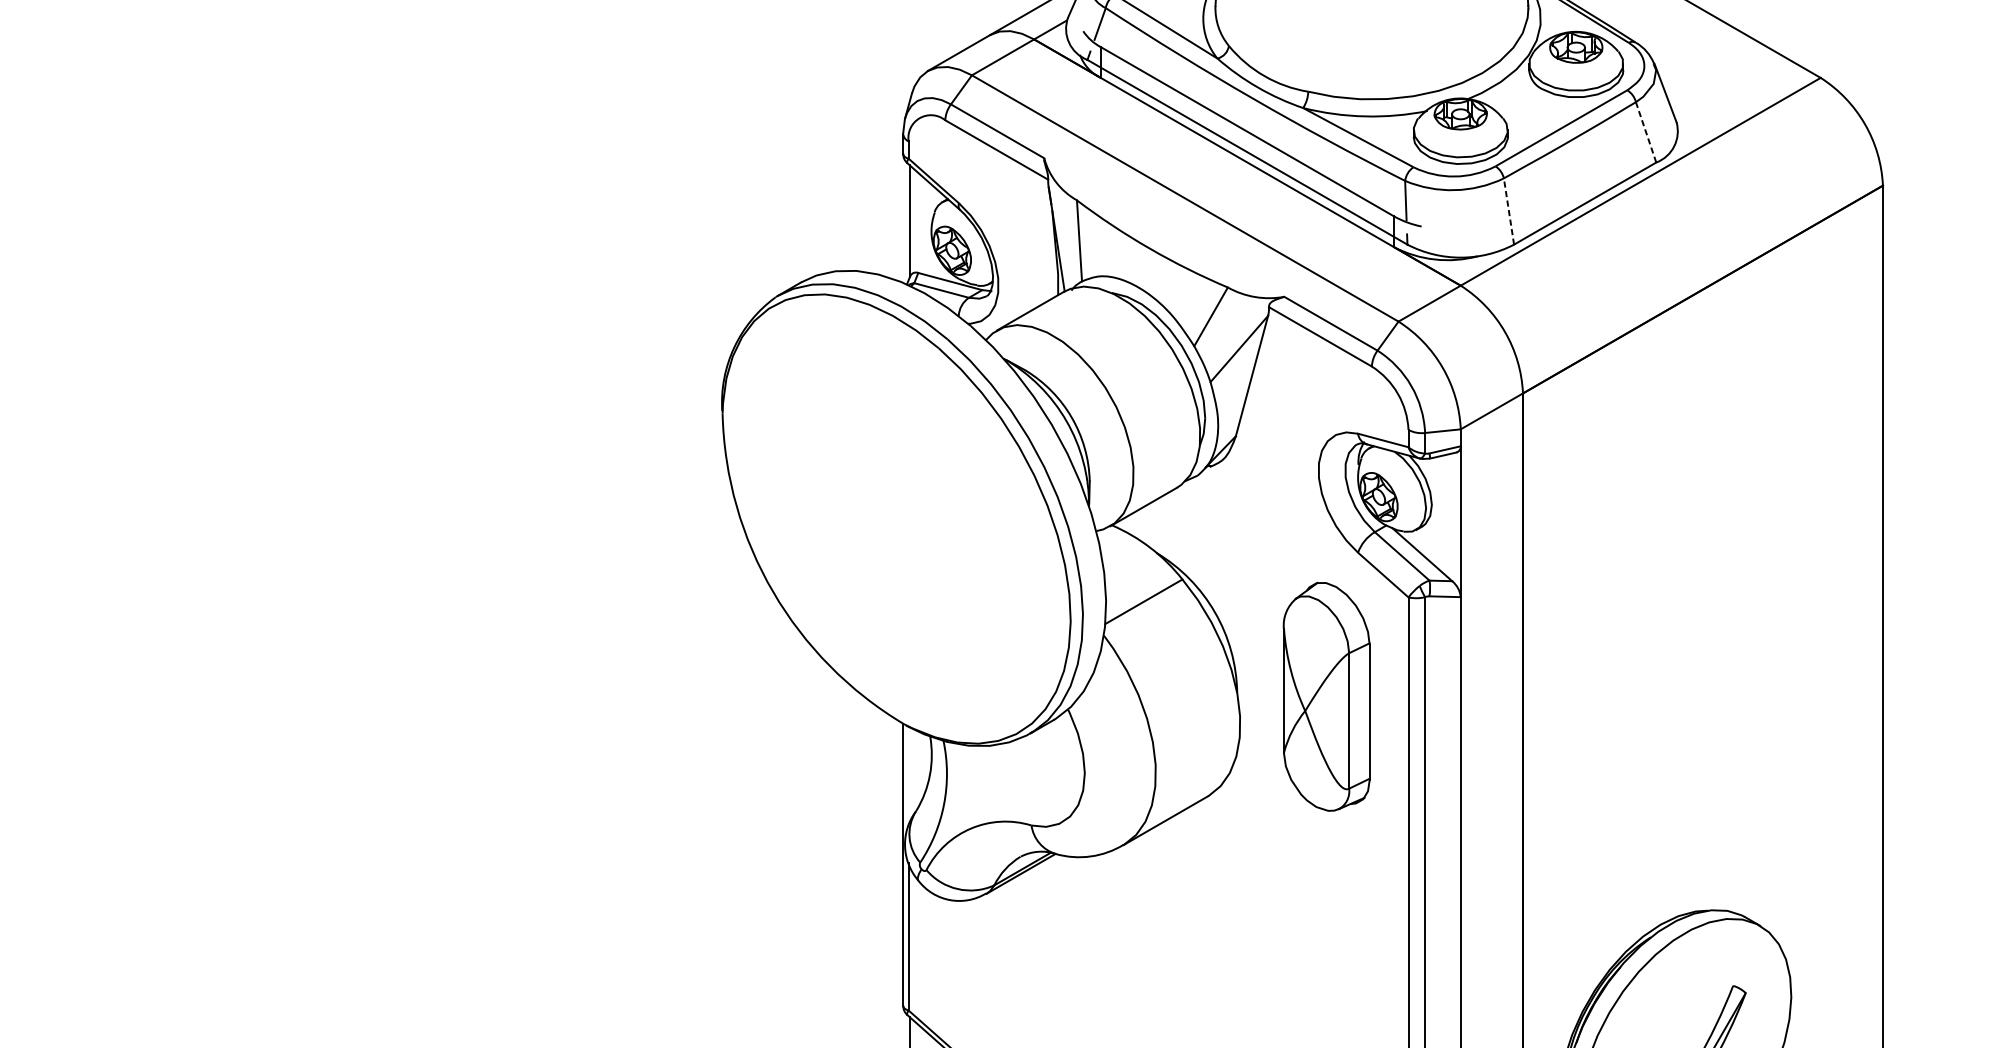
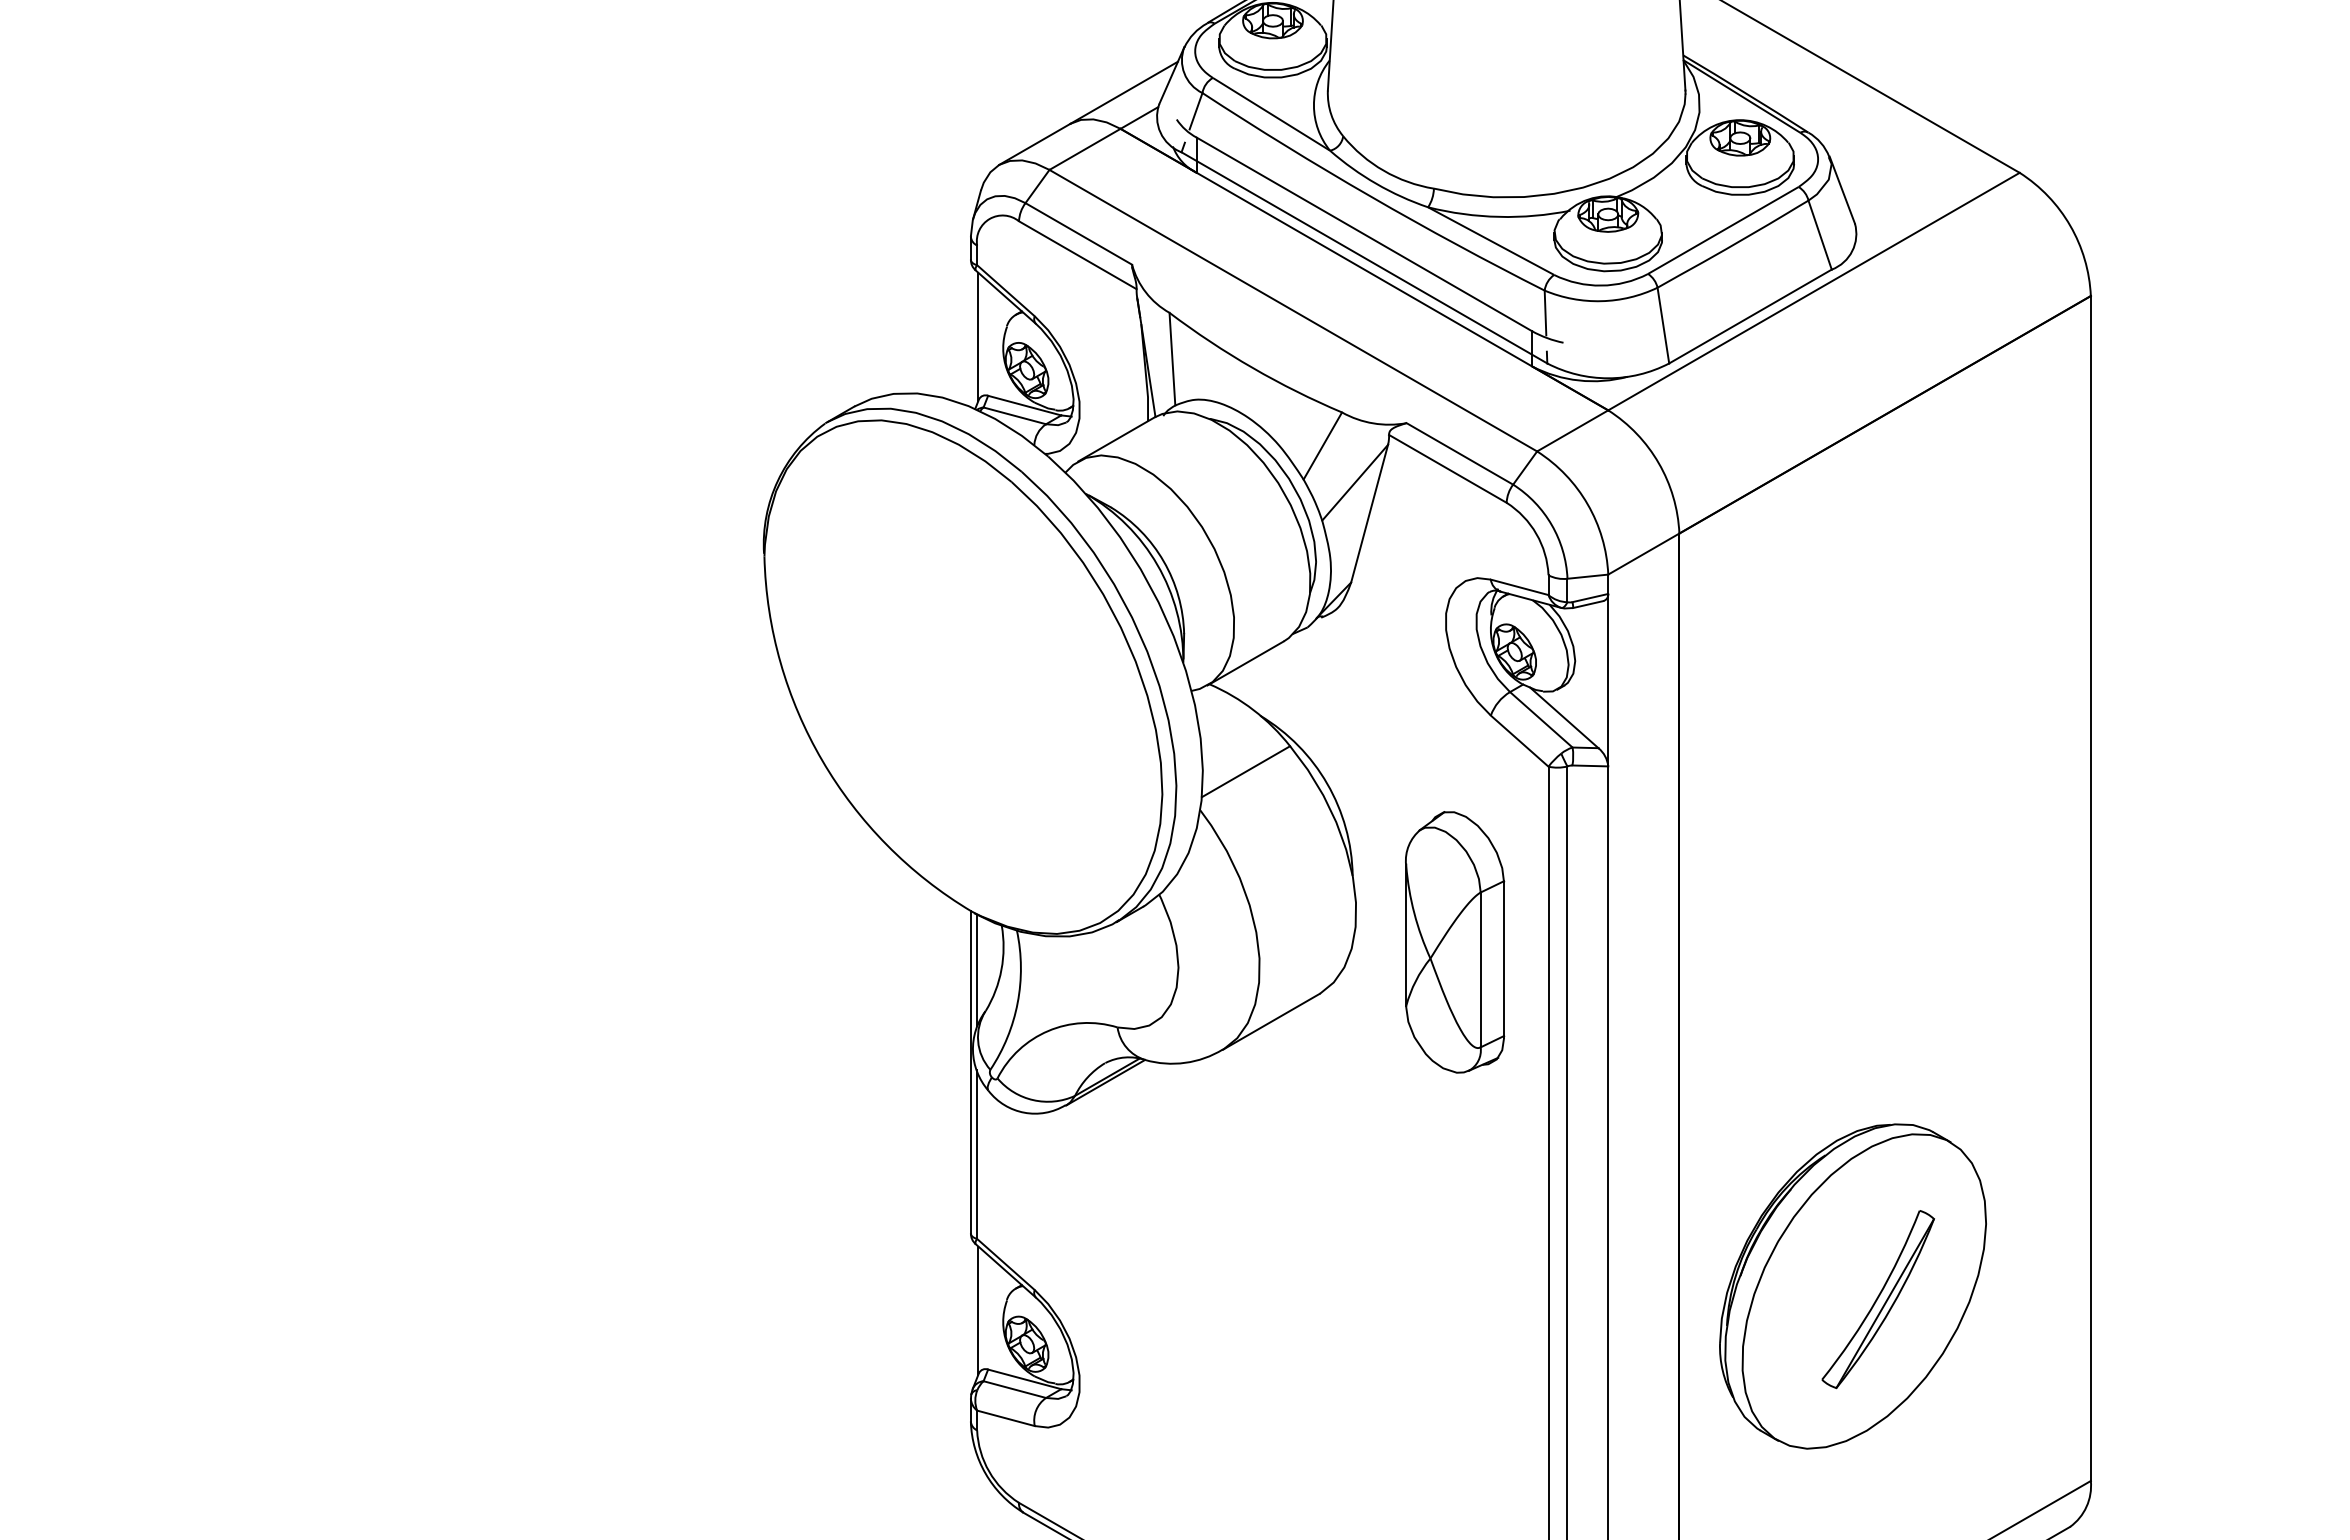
line: (1645, 131) -> (1819, 234), dashed -> solid
line: (1509, 211) -> (1663, 325), dashed -> solid
part: (1327, 696) -> (1455, 942), moved
line: (908, 775) -> (977, 970), added

